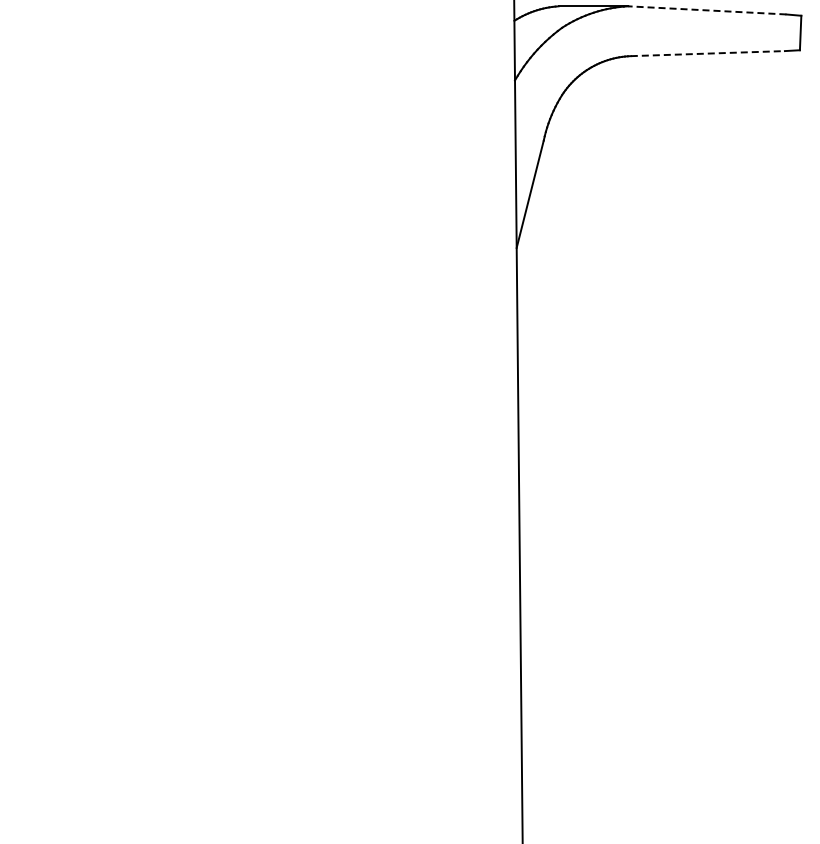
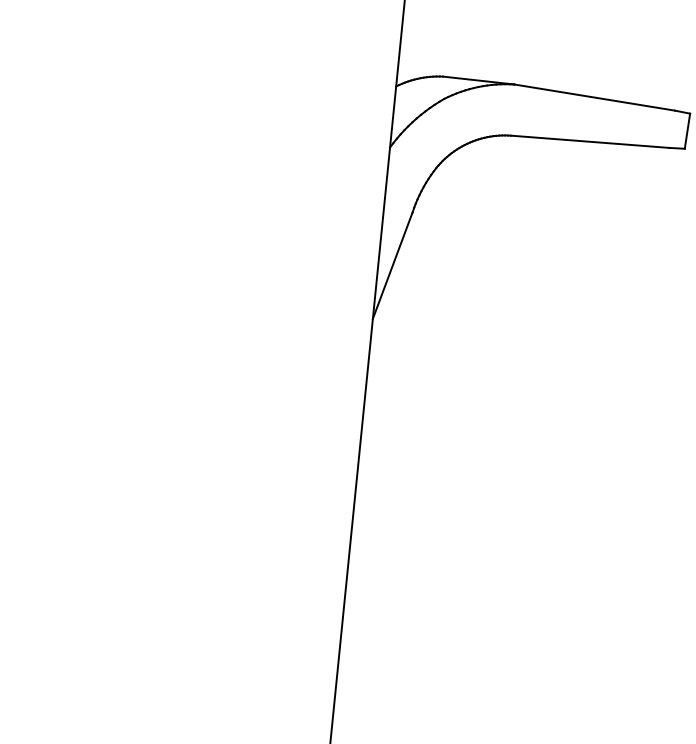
line: (706, 10) -> (593, 97), dashed -> solid
line: (708, 53) -> (590, 141), dashed -> solid

